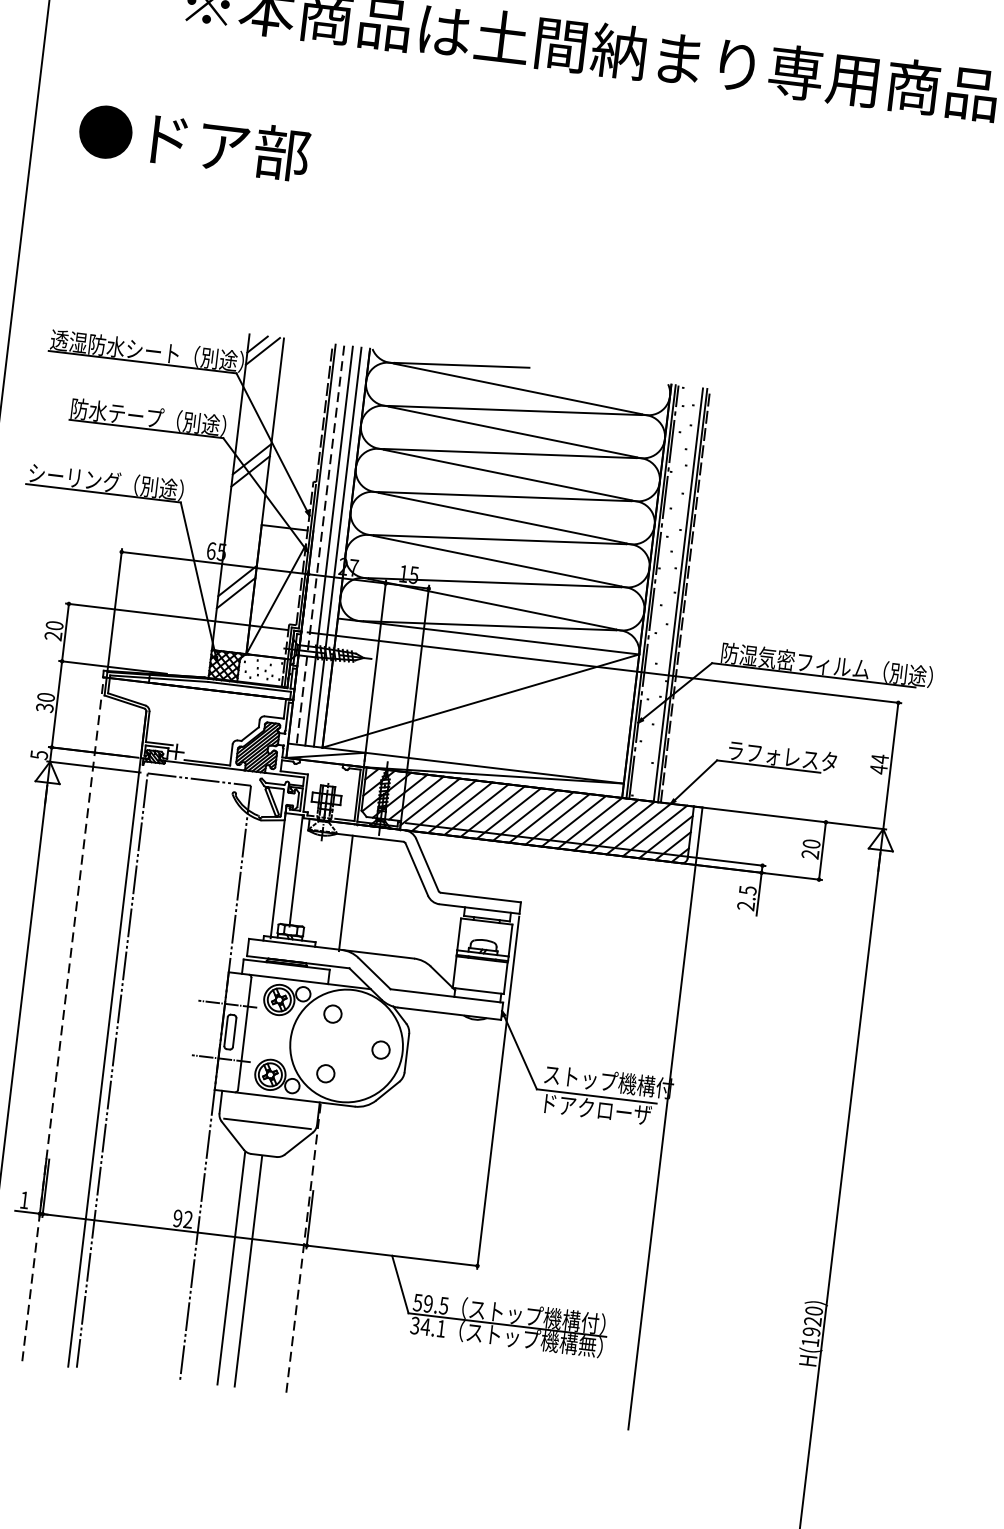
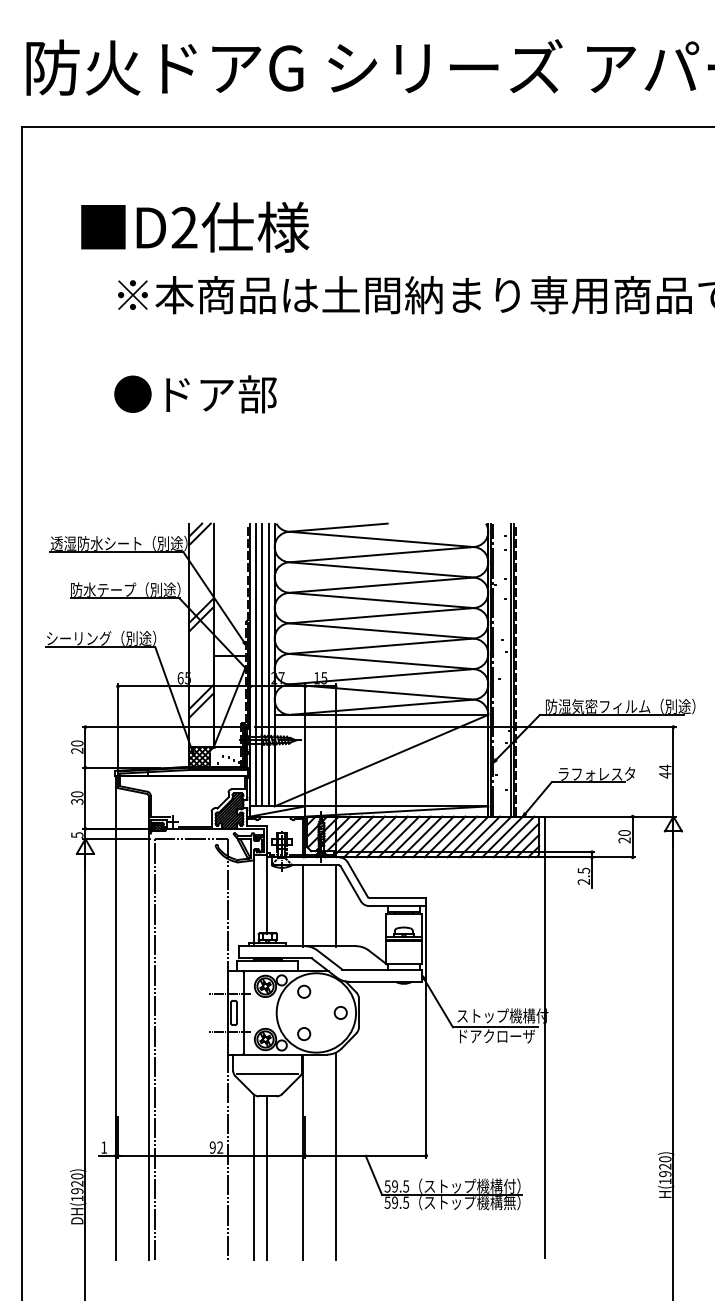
text: (194, 143) -> (195, 394), moved
line: (320, 545) -> (256, 665), dashed -> solid
line: (391, 899) -> (335, 906), added
line: (62, 1018) -> (115, 1017), dashed -> solid
line: (304, 1247) -> (303, 1157), dashed -> solid
line: (349, 1251) -> (335, 1156), added
text: (429, 1327) -> (397, 1202), 34.1 -> 59.5

